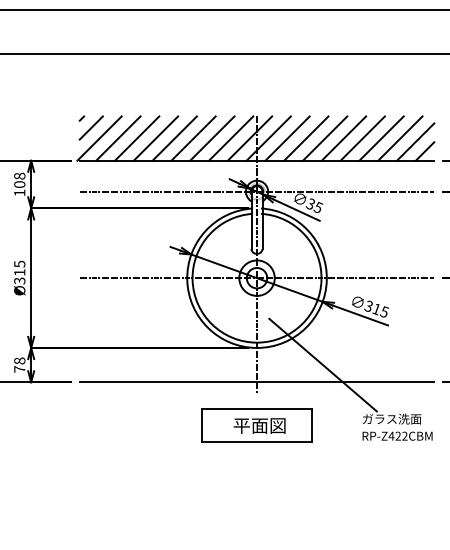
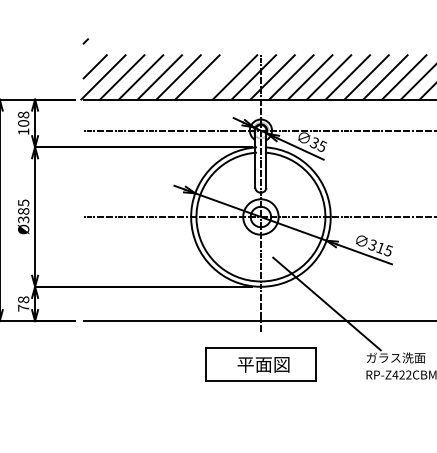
line: (81, 118) -> (85, 41), moved
line: (212, 138) -> (216, 77), removed
text: (19, 272) -> (23, 211), Ø315 -> Ø385

